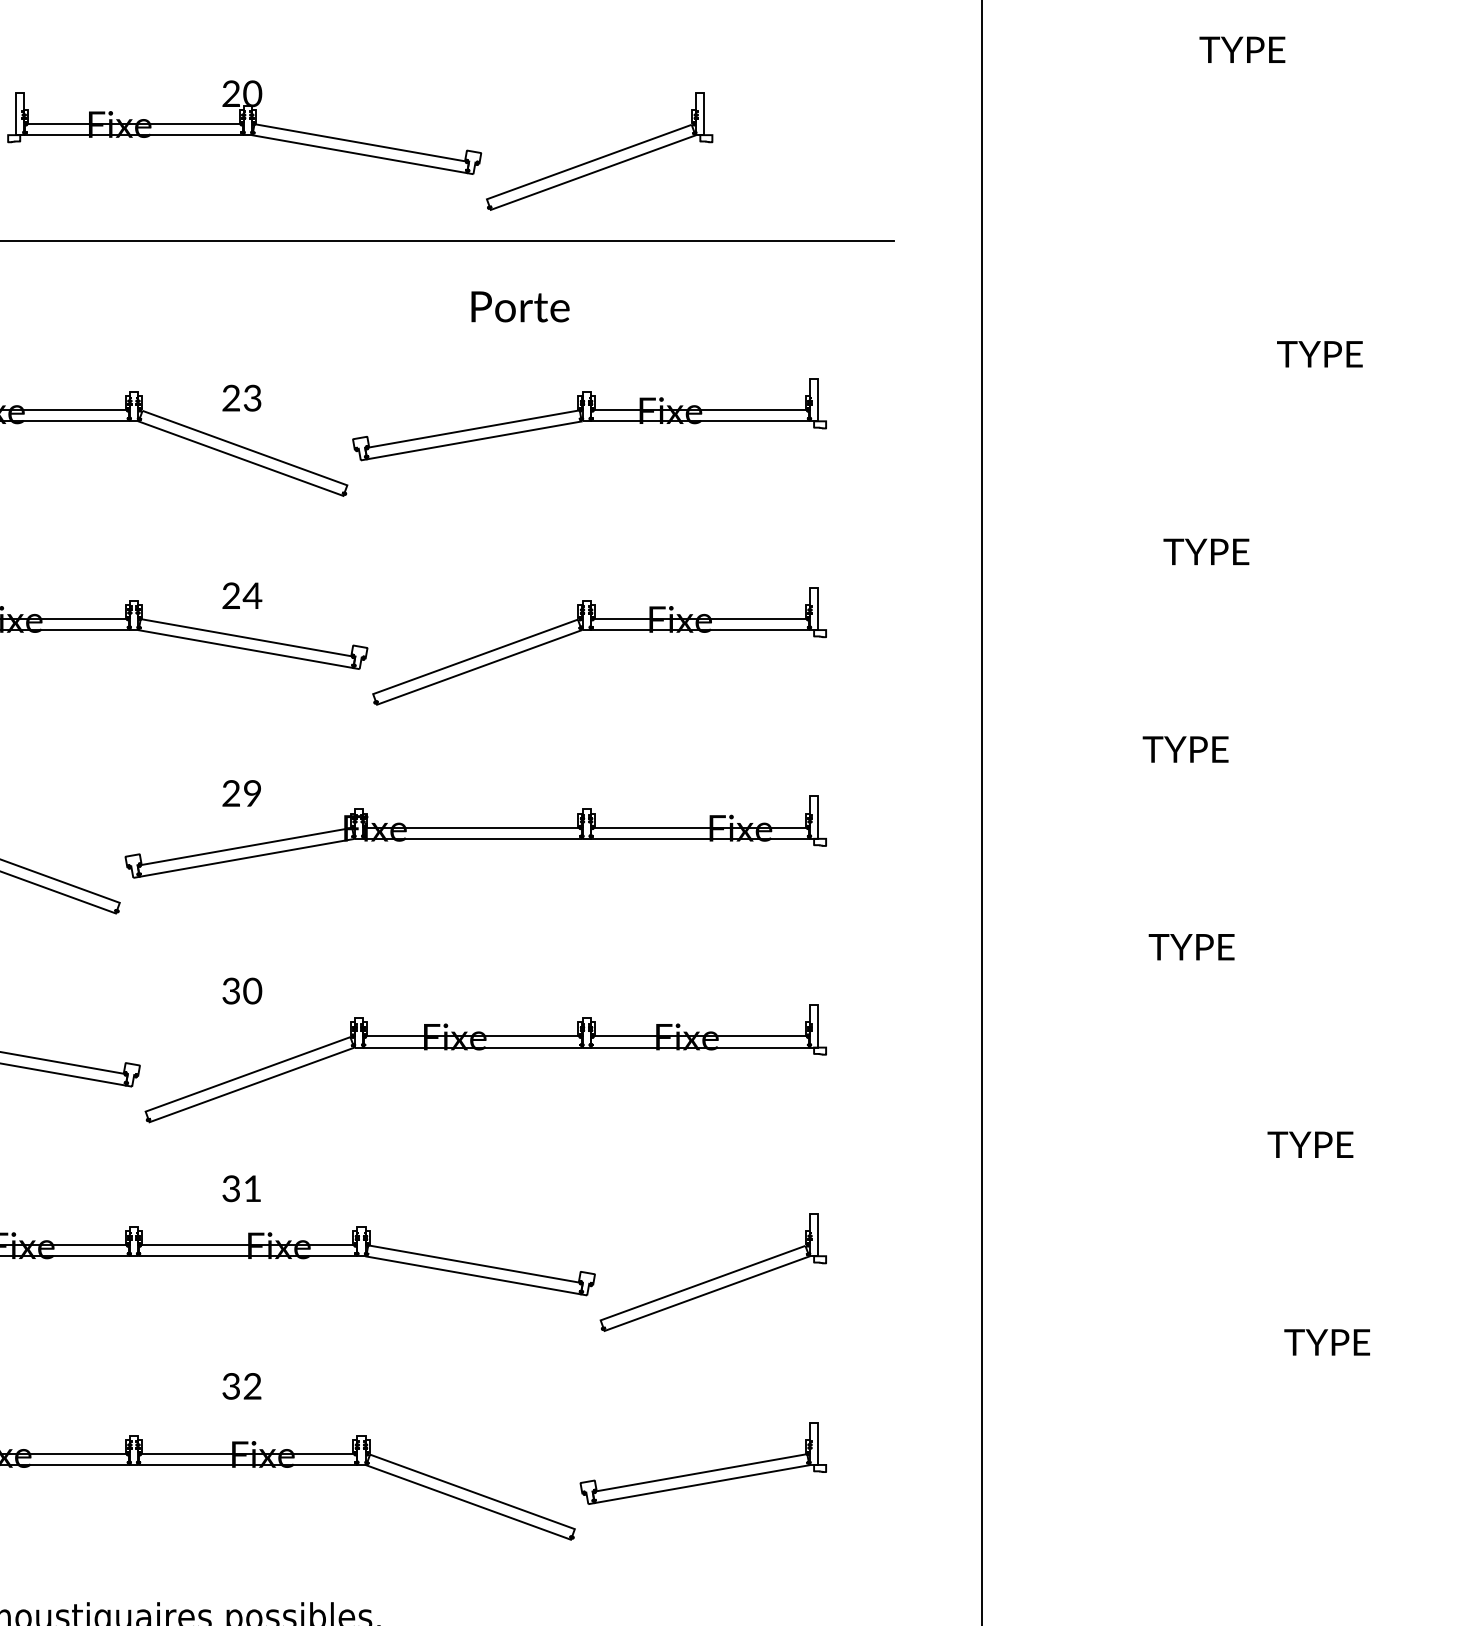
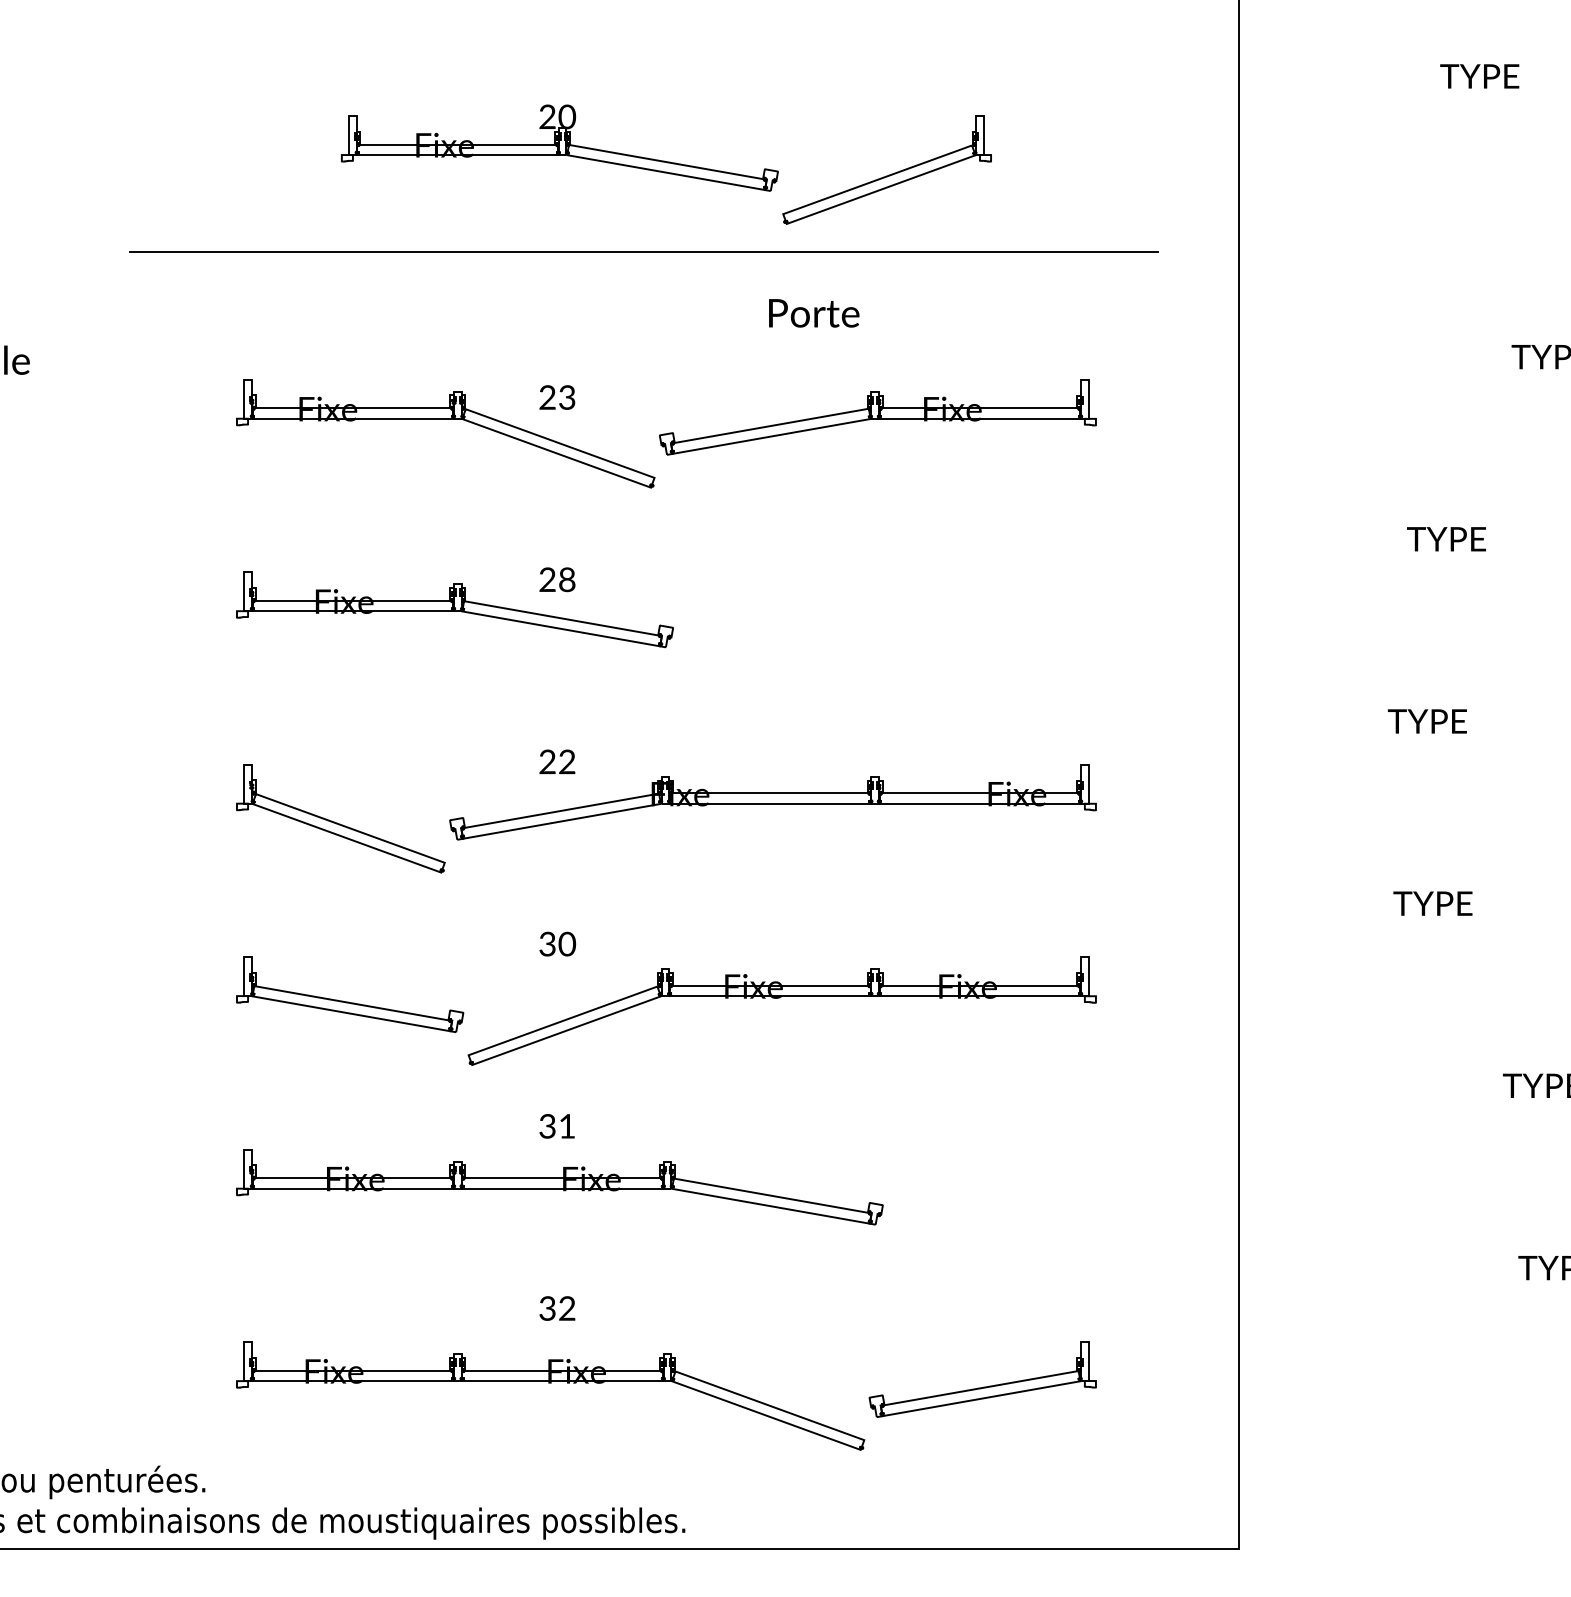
text: (252, 595) -> (567, 579), 24 -> 28
part: (598, 630) -> (886, 611), removed
text: (252, 794) -> (567, 762), 29 -> 22
part: (712, 1272) -> (991, 1203), removed

